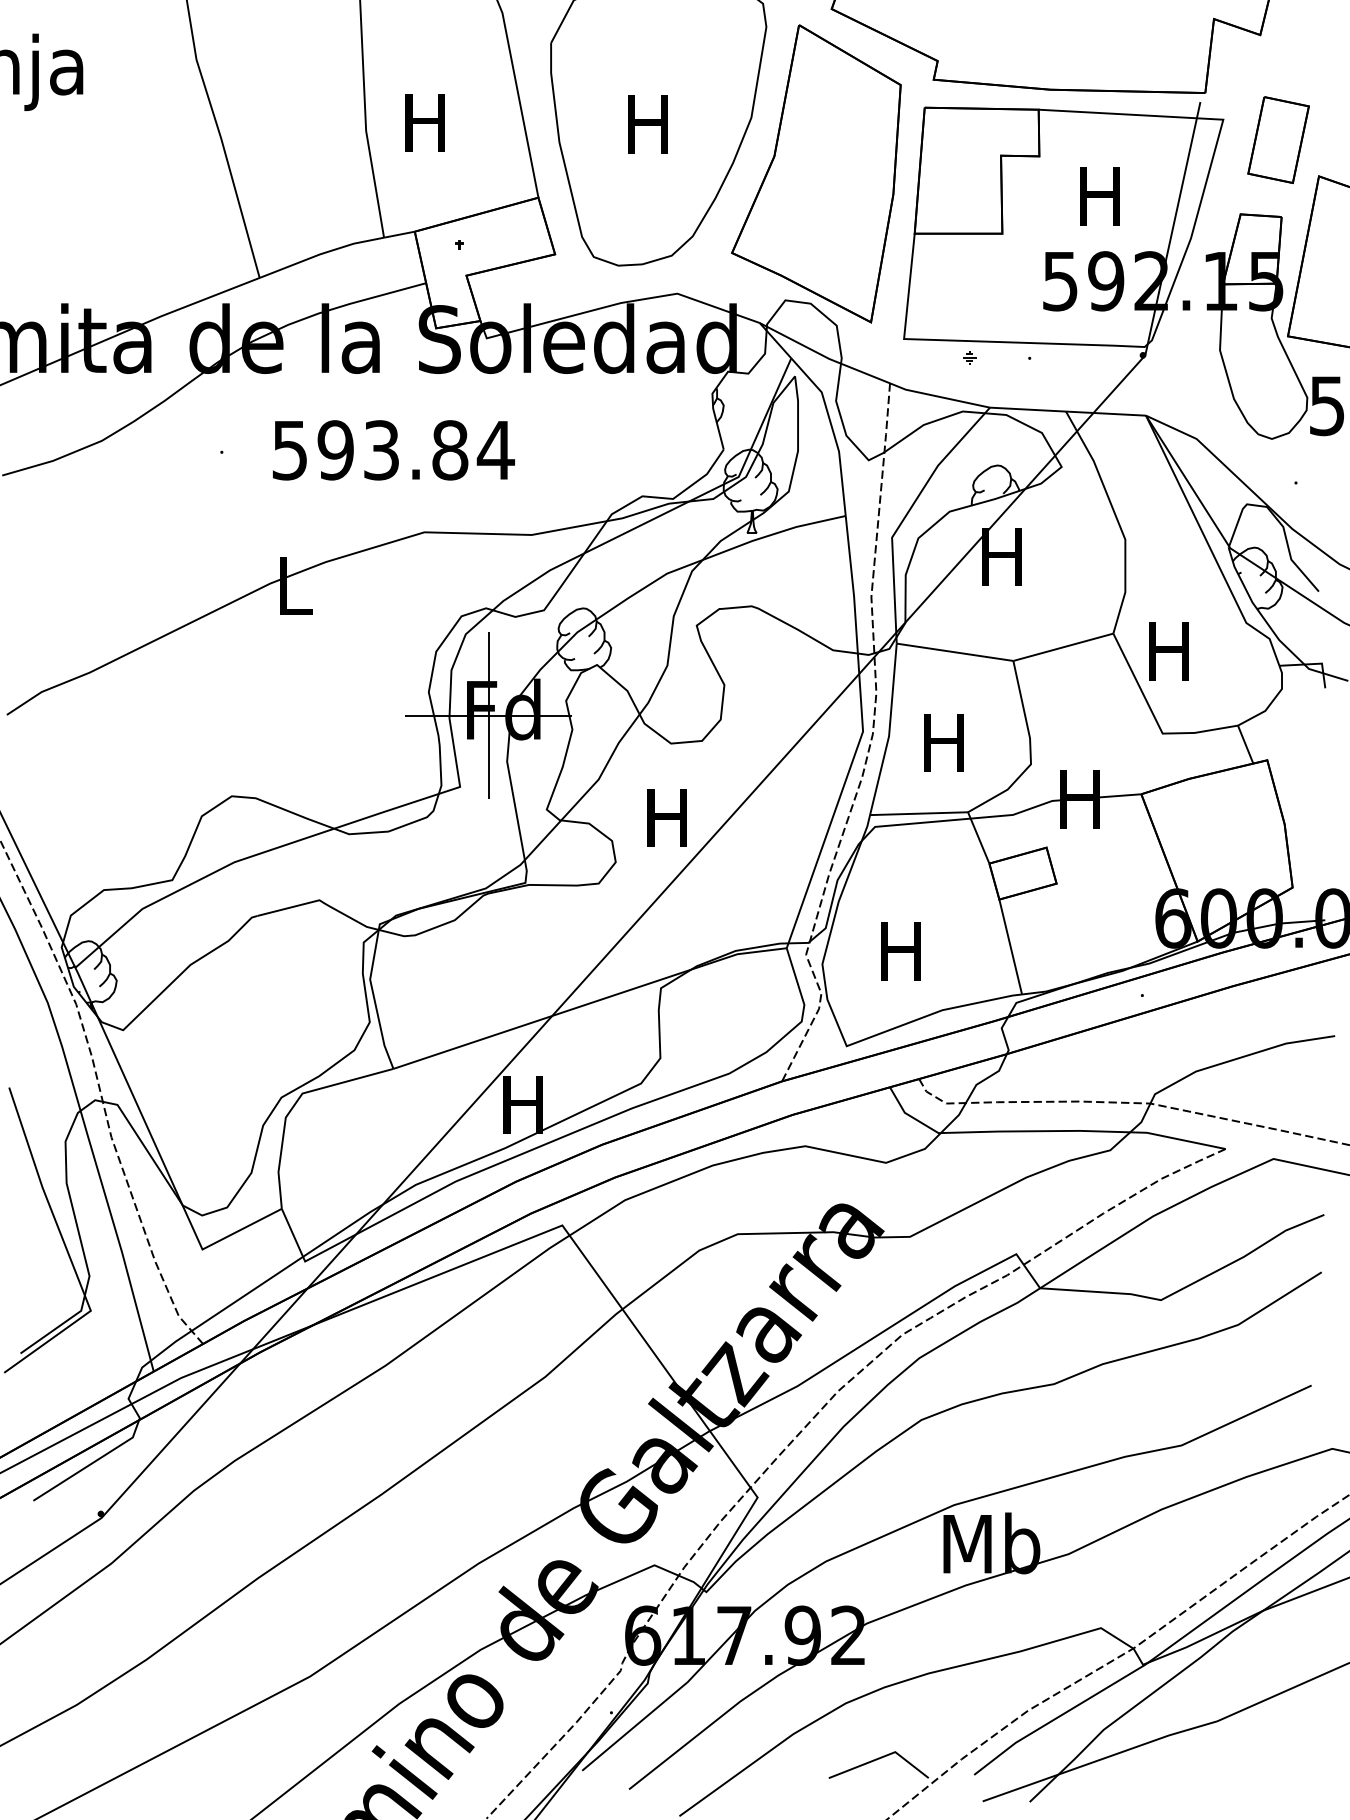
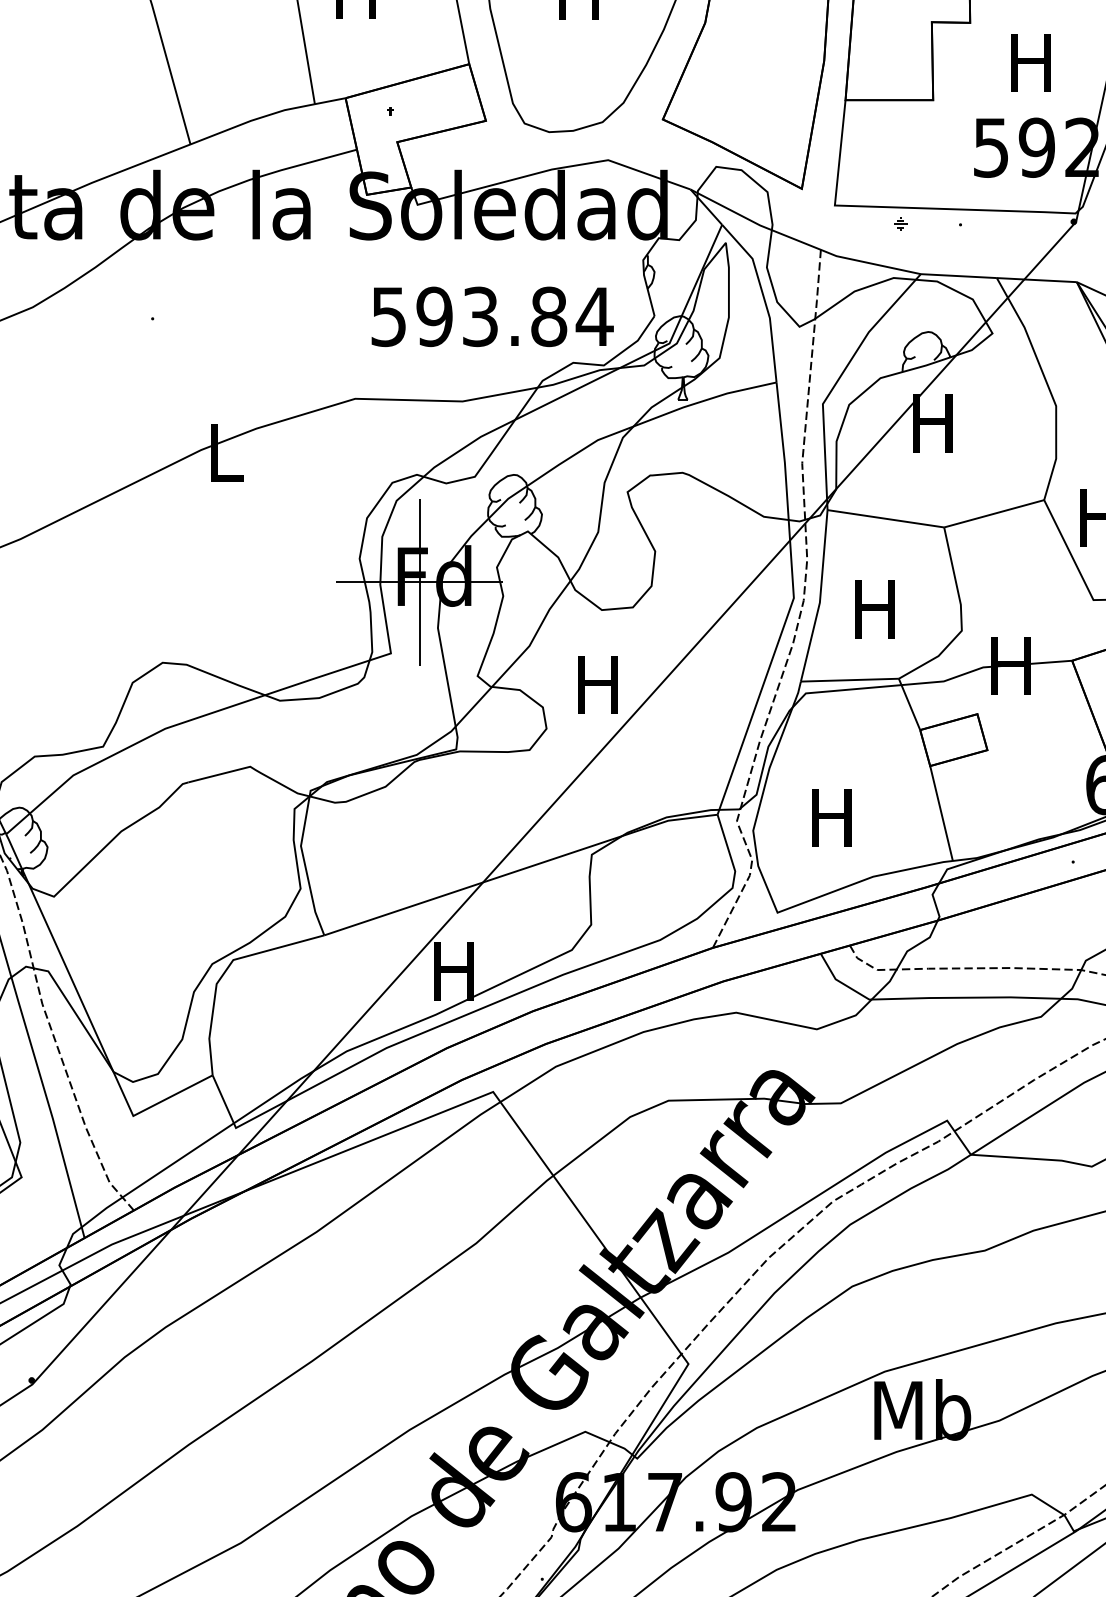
text: (393, 450) -> (492, 316), moved

